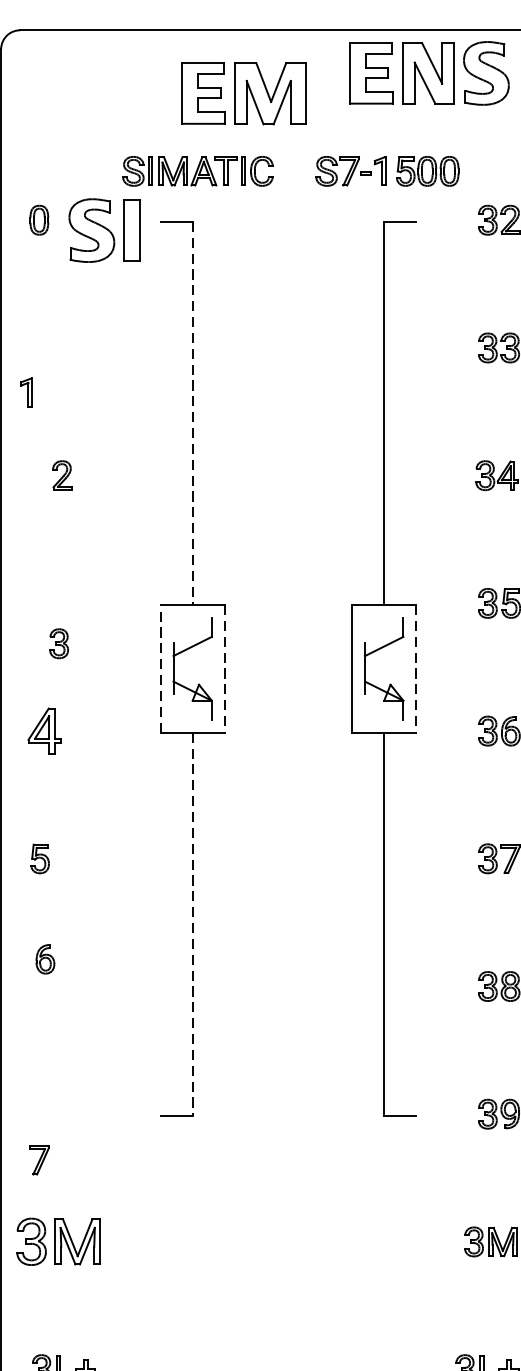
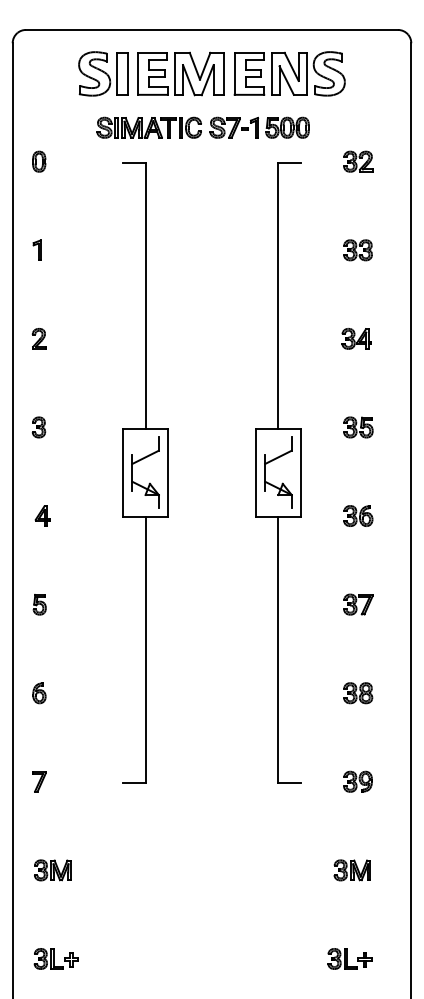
part: (429, 72) -> (289, 73), moved
part: (387, 170) -> (259, 127), moved
part: (104, 230) -> (103, 73), moved
part: (25, 391) -> (36, 249), moved
line: (192, 413) -> (145, 295), dashed -> solid
part: (61, 475) -> (38, 338), moved
part: (58, 643) -> (38, 427), moved
line: (160, 668) -> (123, 472), dashed -> solid
line: (224, 669) -> (167, 473), dashed -> solid
line: (416, 669) -> (300, 473), dashed -> solid
part: (44, 730) -> (42, 515), size x0.62
line: (192, 924) -> (145, 650), dashed -> solid
part: (45, 959) -> (39, 693), moved
part: (39, 1159) -> (39, 781), moved
part: (58, 1242) -> (52, 870), size x0.62

